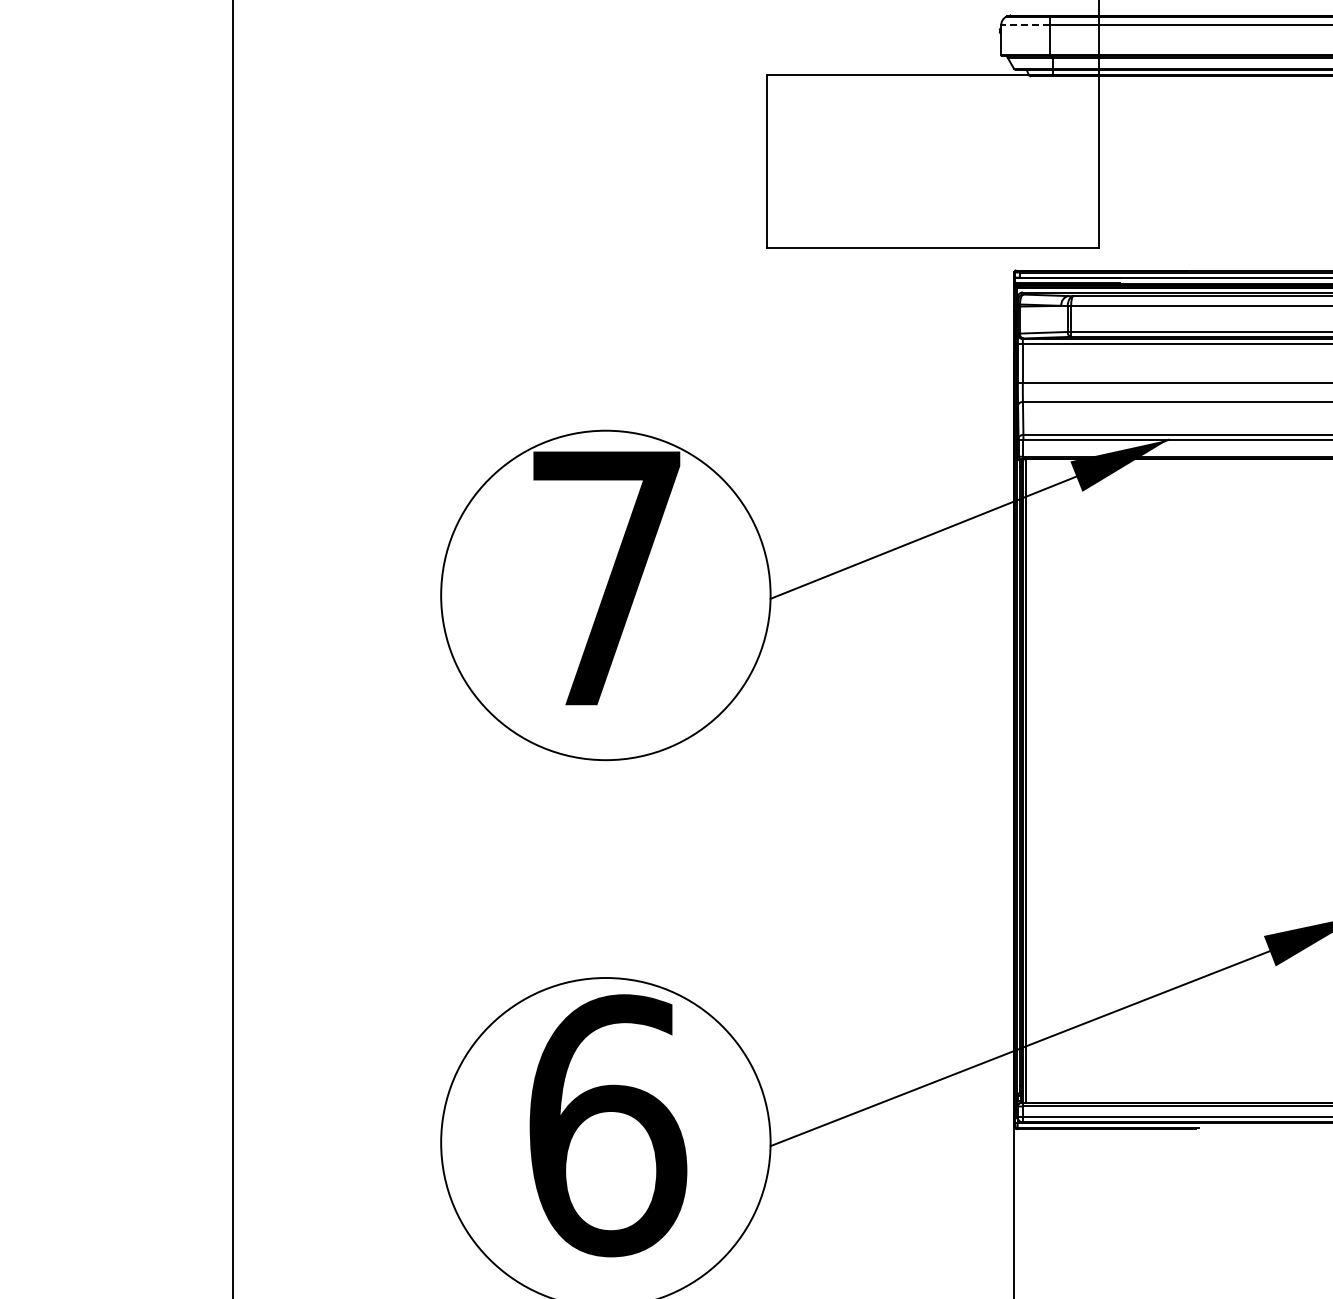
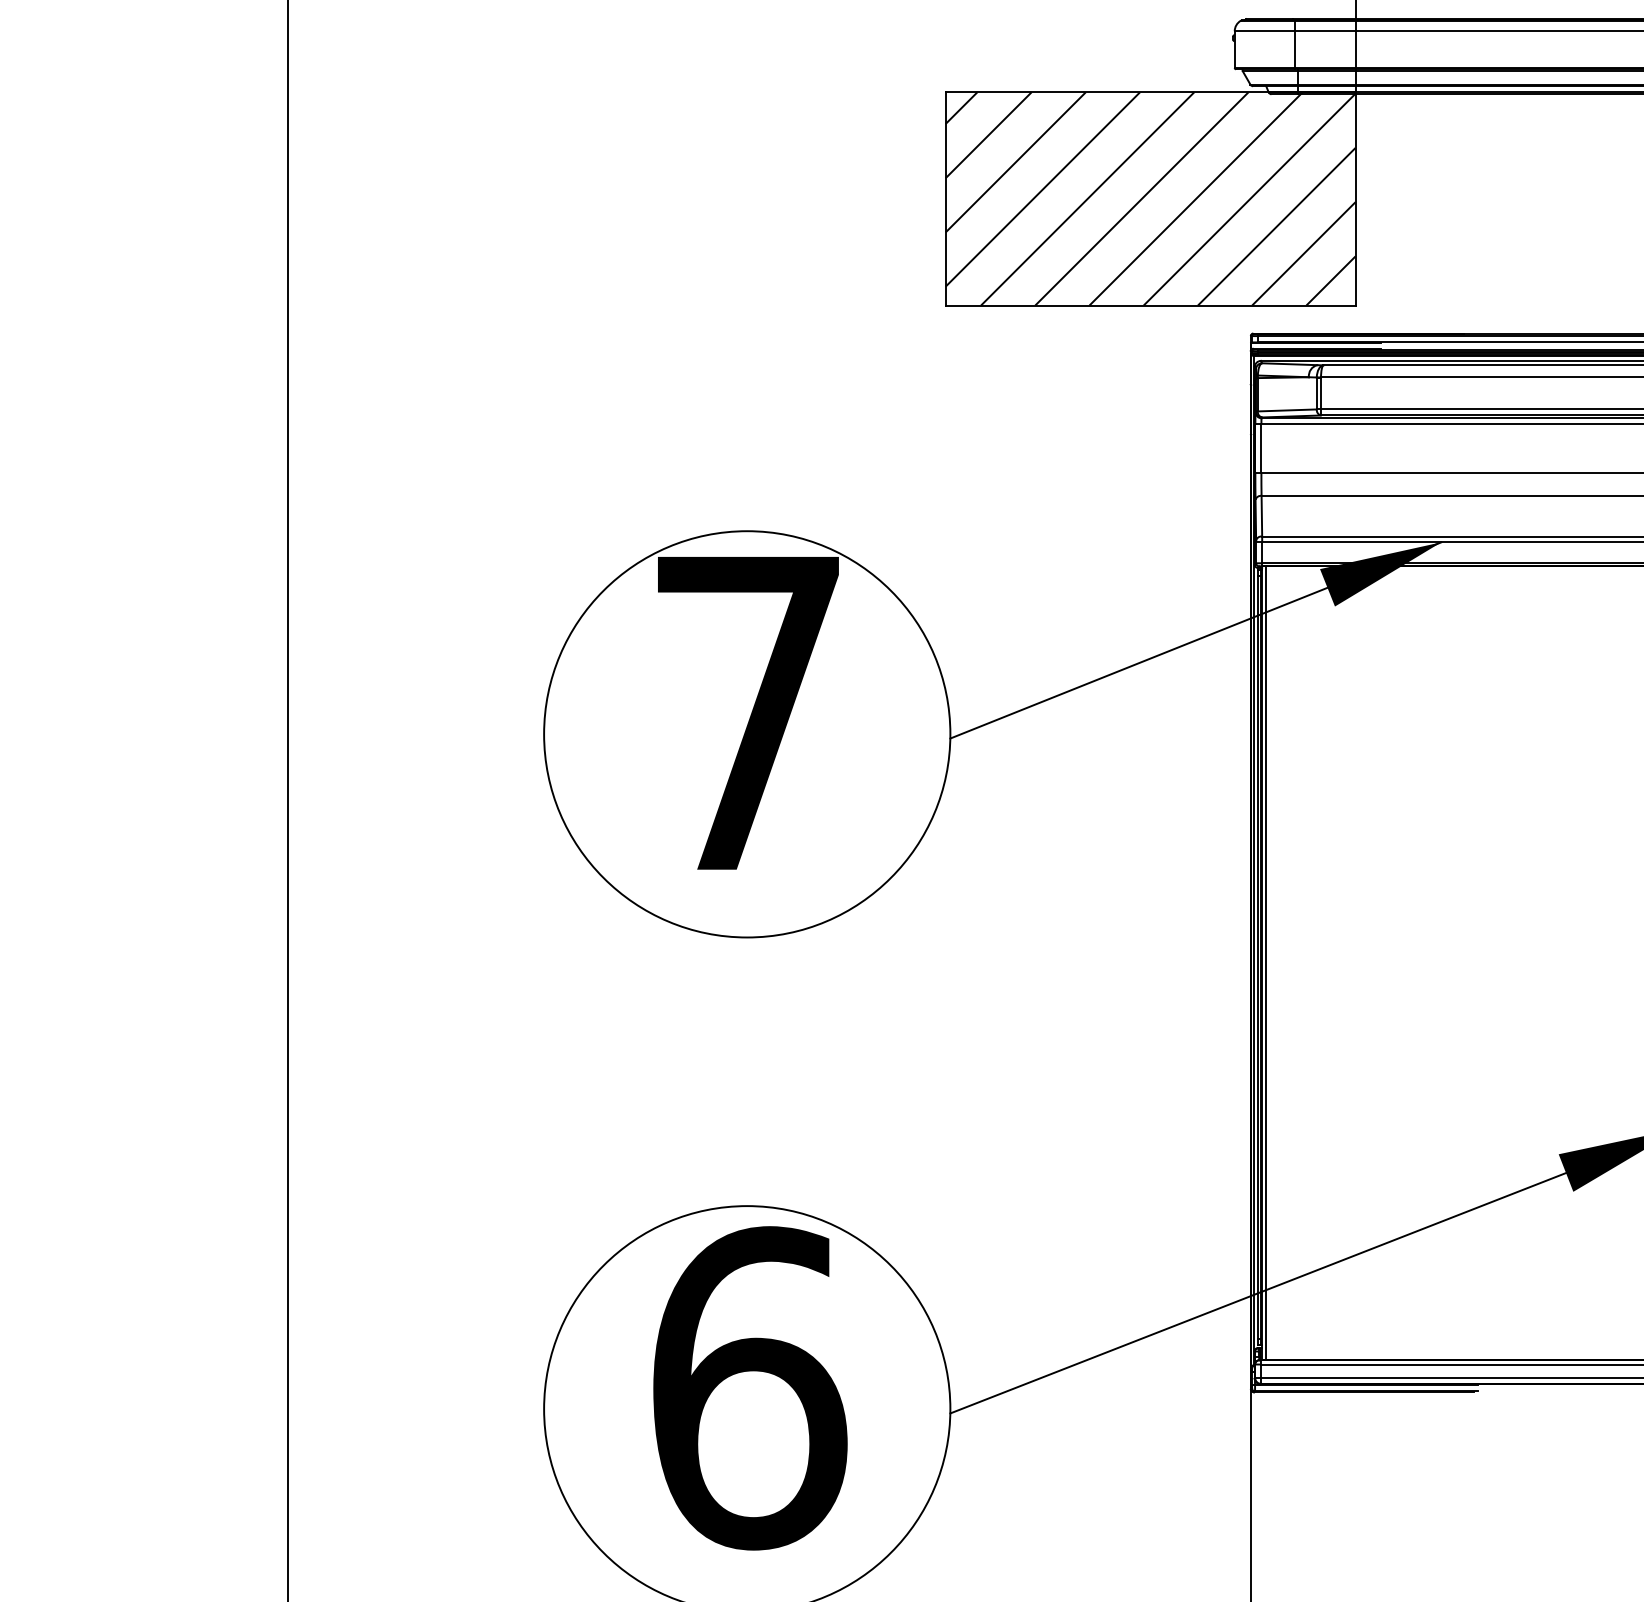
line: (1025, 25) -> (1264, 31), dashed -> solid
hatch: (932, 160) -> (1150, 197), added

